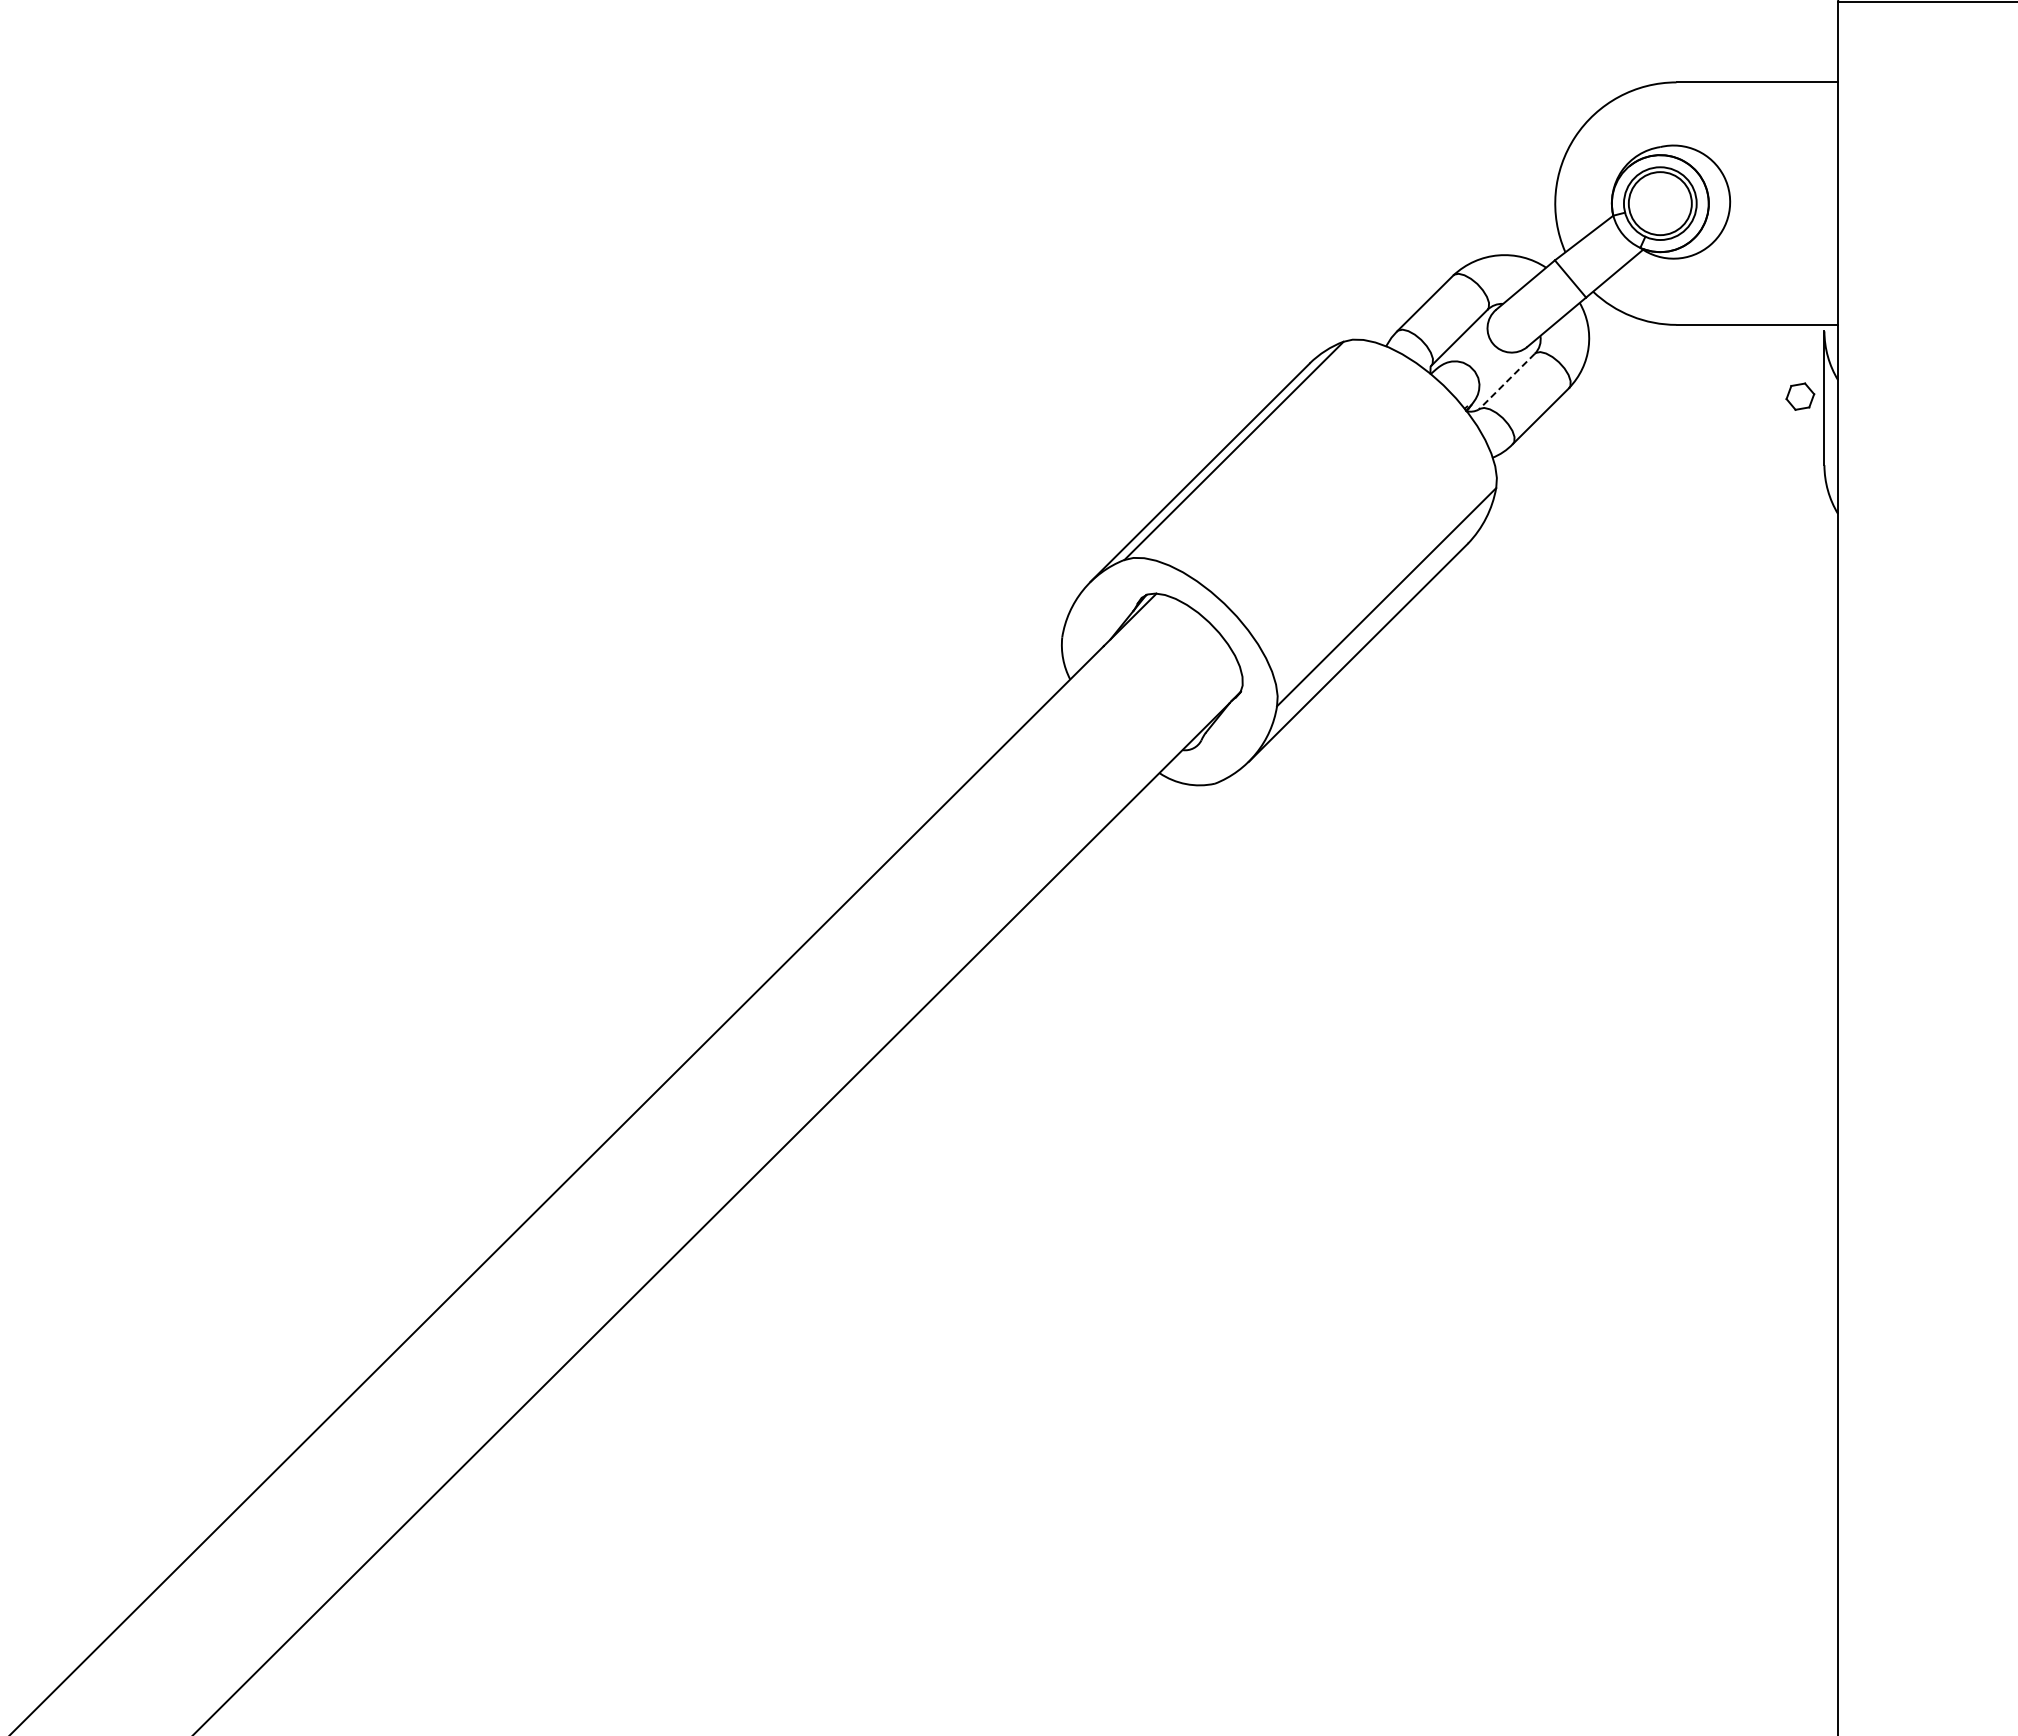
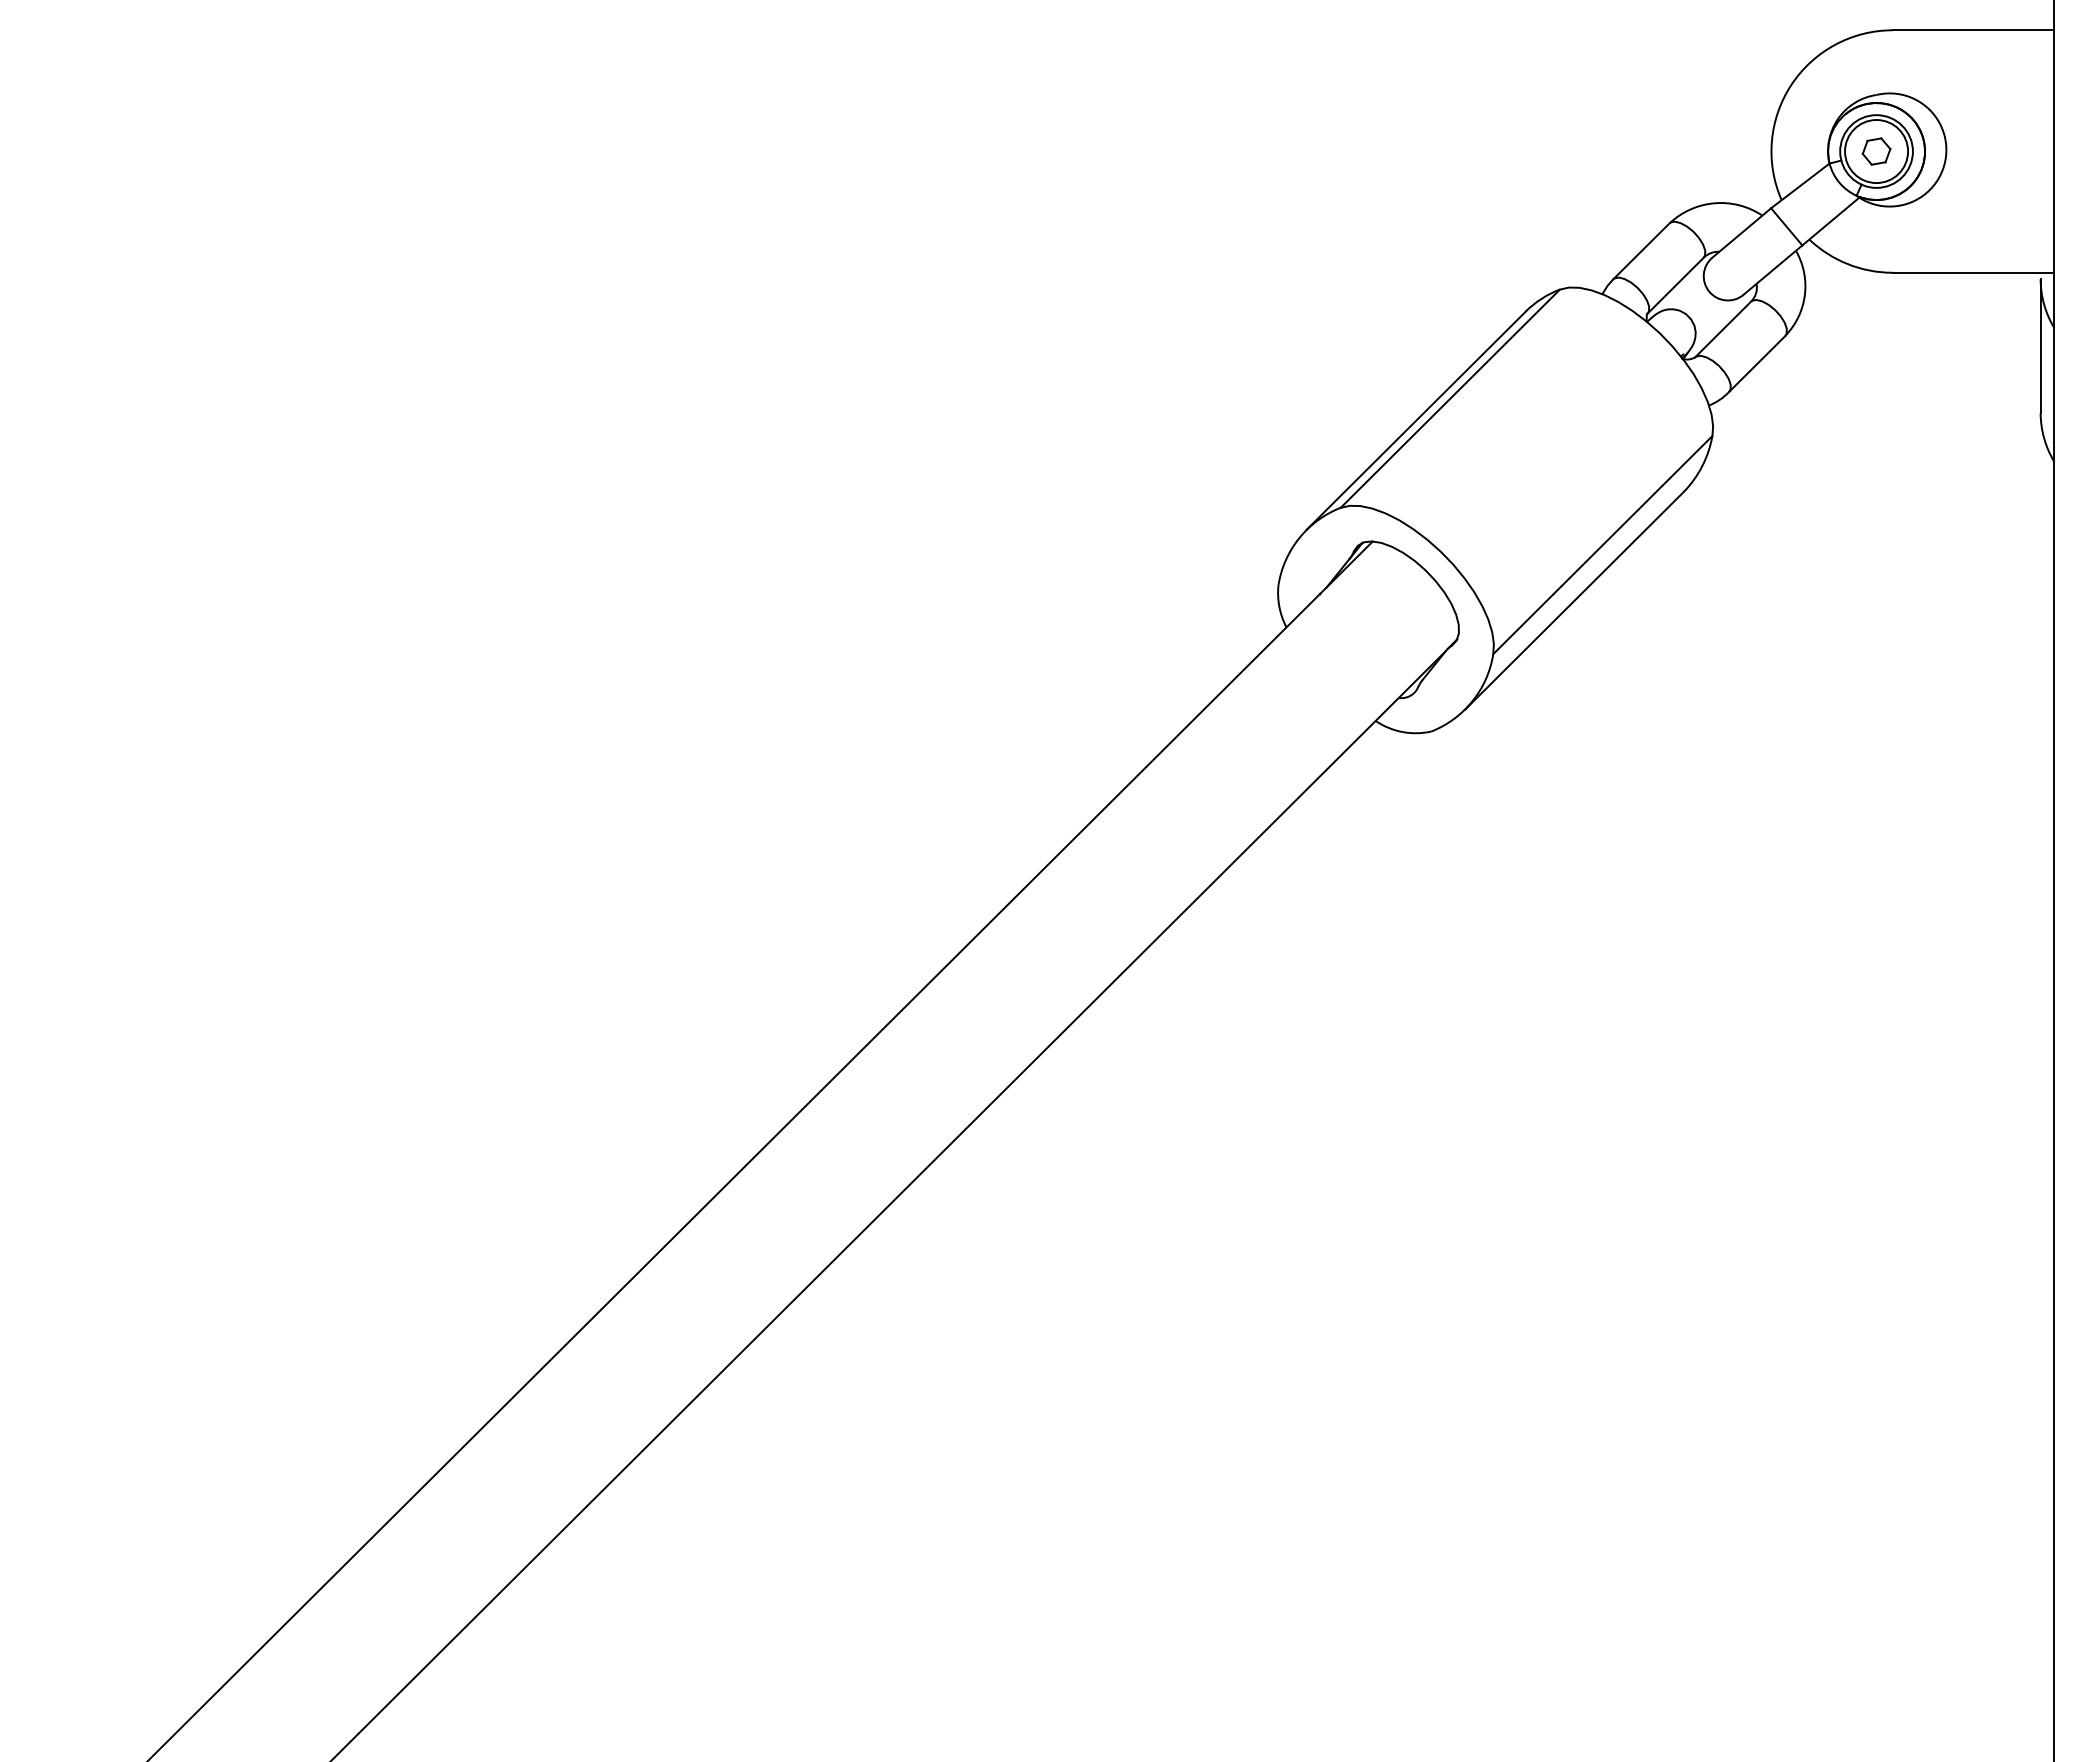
line: (1507, 381) -> (1723, 329), dashed -> solid
part: (1800, 396) -> (1876, 151), moved

